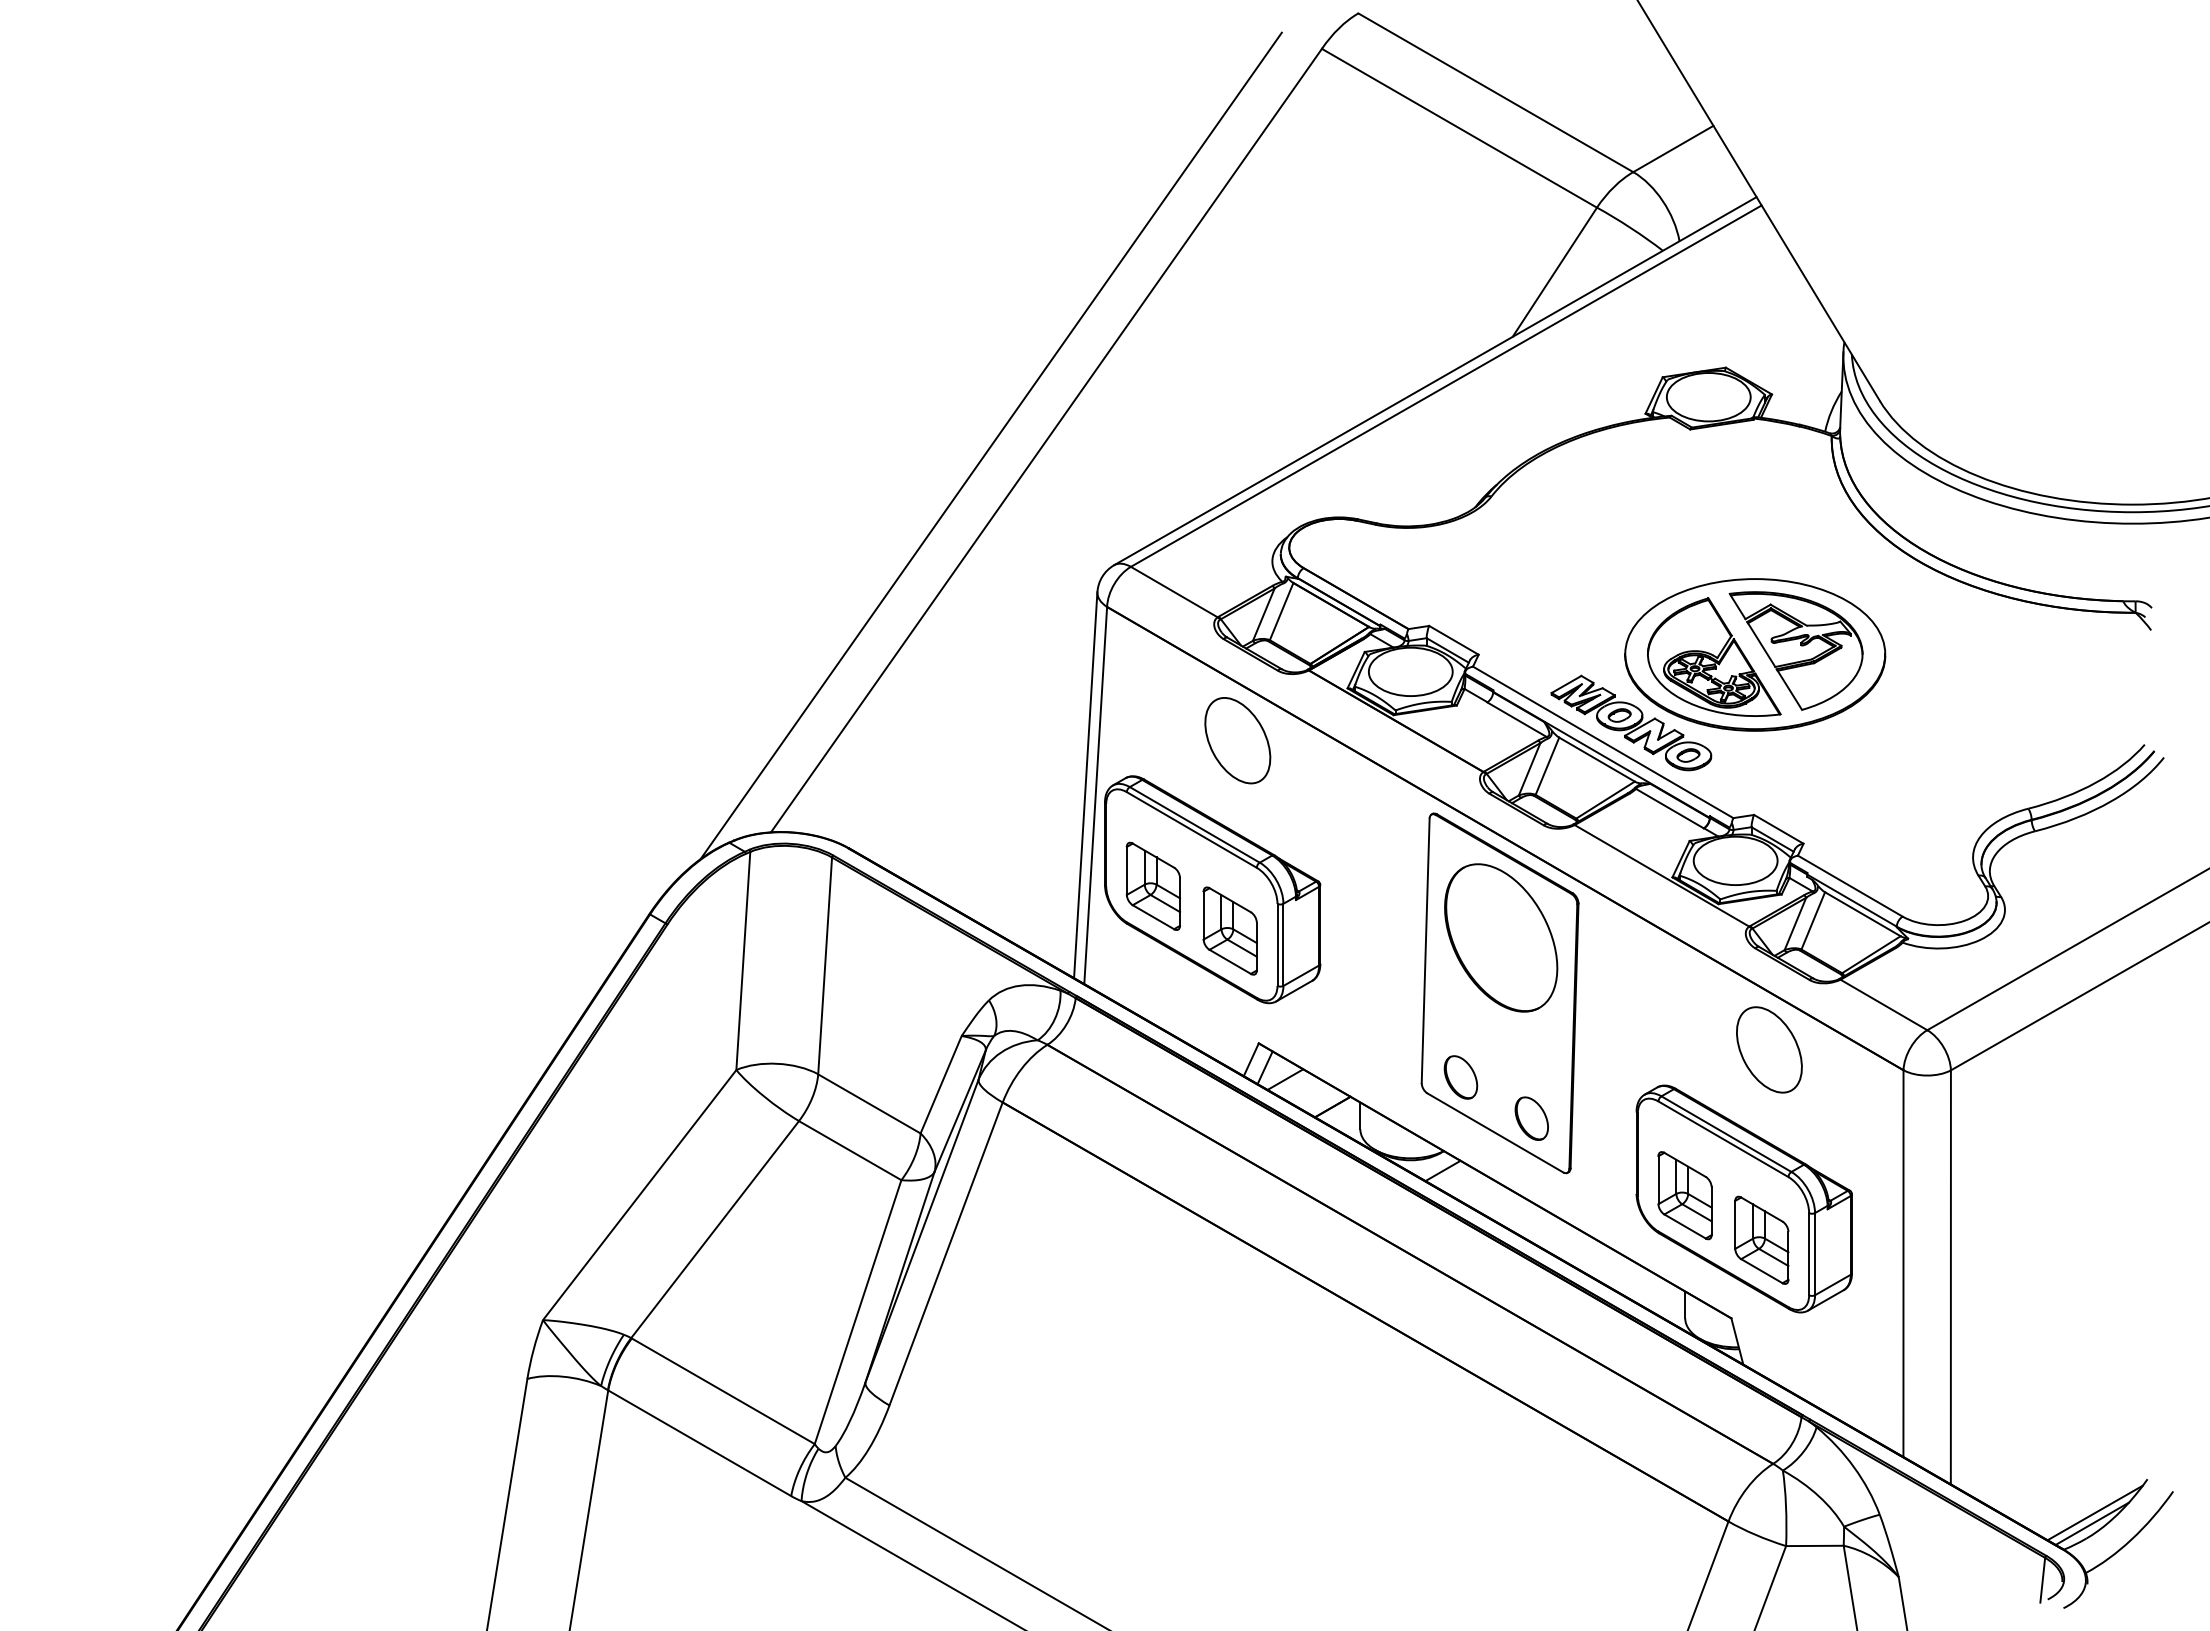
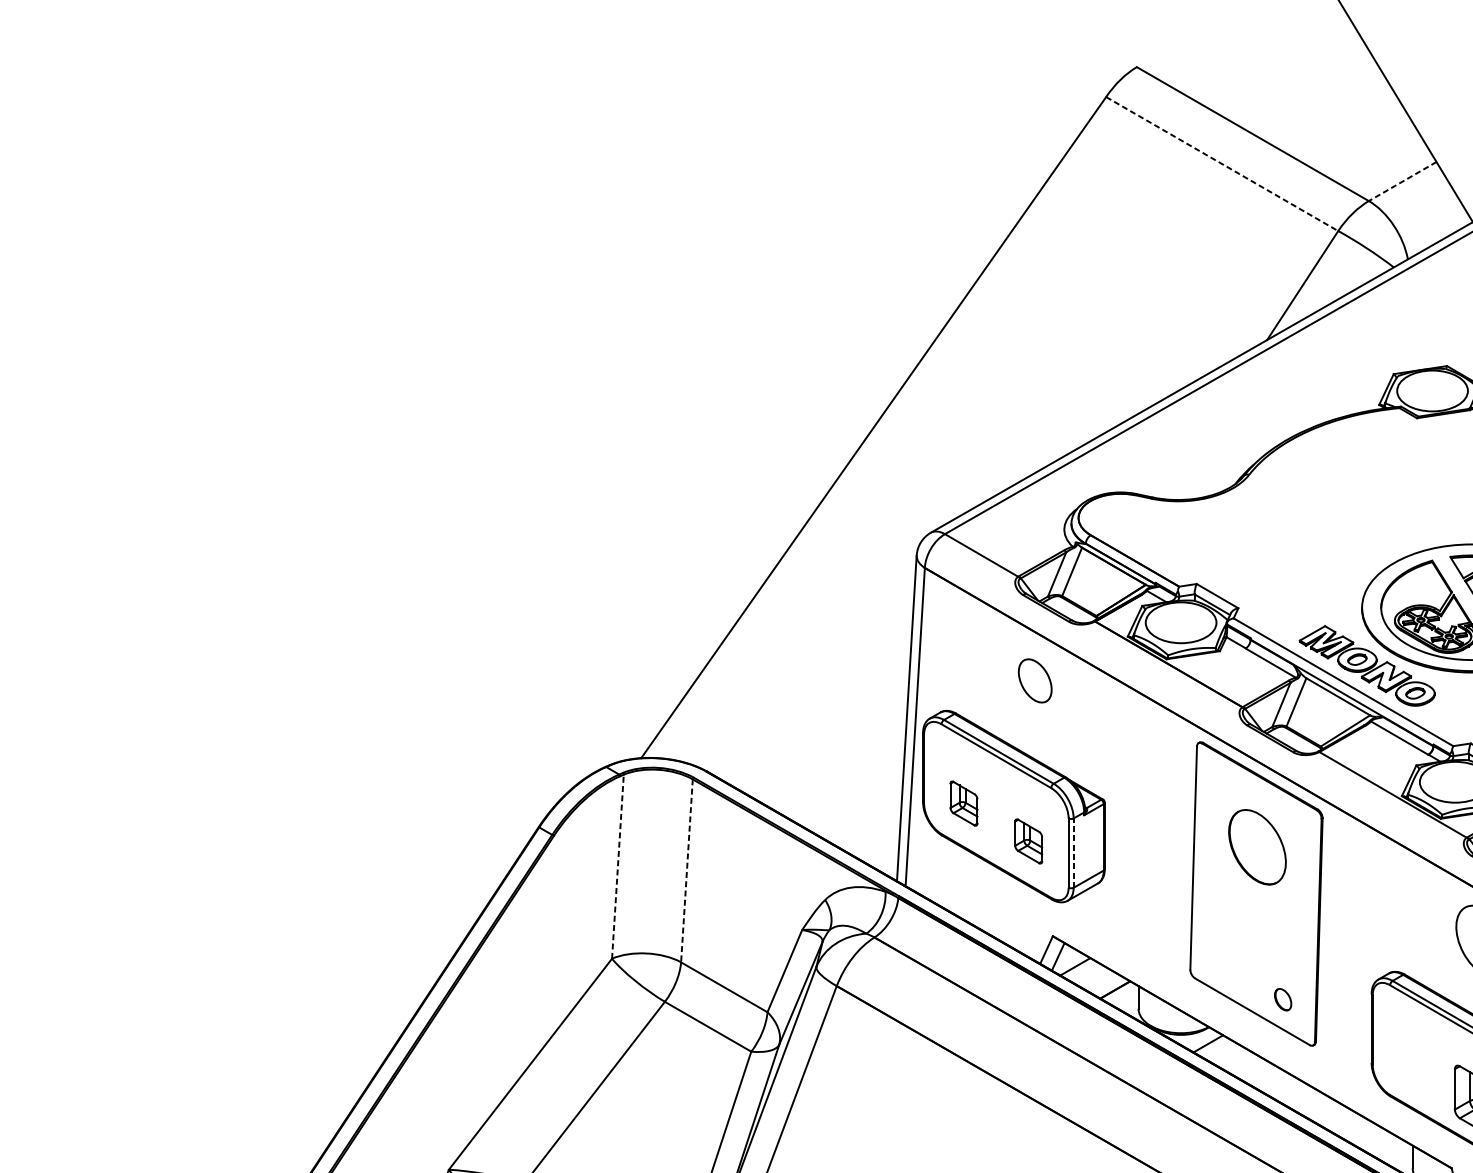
line: (1459, 128) -> (1222, 164), solid -> dashed
line: (1672, 149) -> (1401, 181), solid -> dashed
line: (990, 445) -> (826, 431), removed
part: (1237, 740) -> (1034, 680), size x0.6
part: (1153, 885) -> (964, 803), size x0.6
part: (1229, 930) -> (1028, 840), size x0.6
part: (1501, 937) -> (1257, 846), size x0.6
line: (1283, 944) -> (1073, 852), solid -> dashed
line: (743, 960) -> (618, 866), solid -> dashed
line: (825, 965) -> (687, 870), solid -> dashed
part: (1460, 1077) -> (1223, 965), removed
part: (1531, 1118) -> (1282, 999), size x0.6
part: (1684, 1195) -> (1412, 1064), removed

